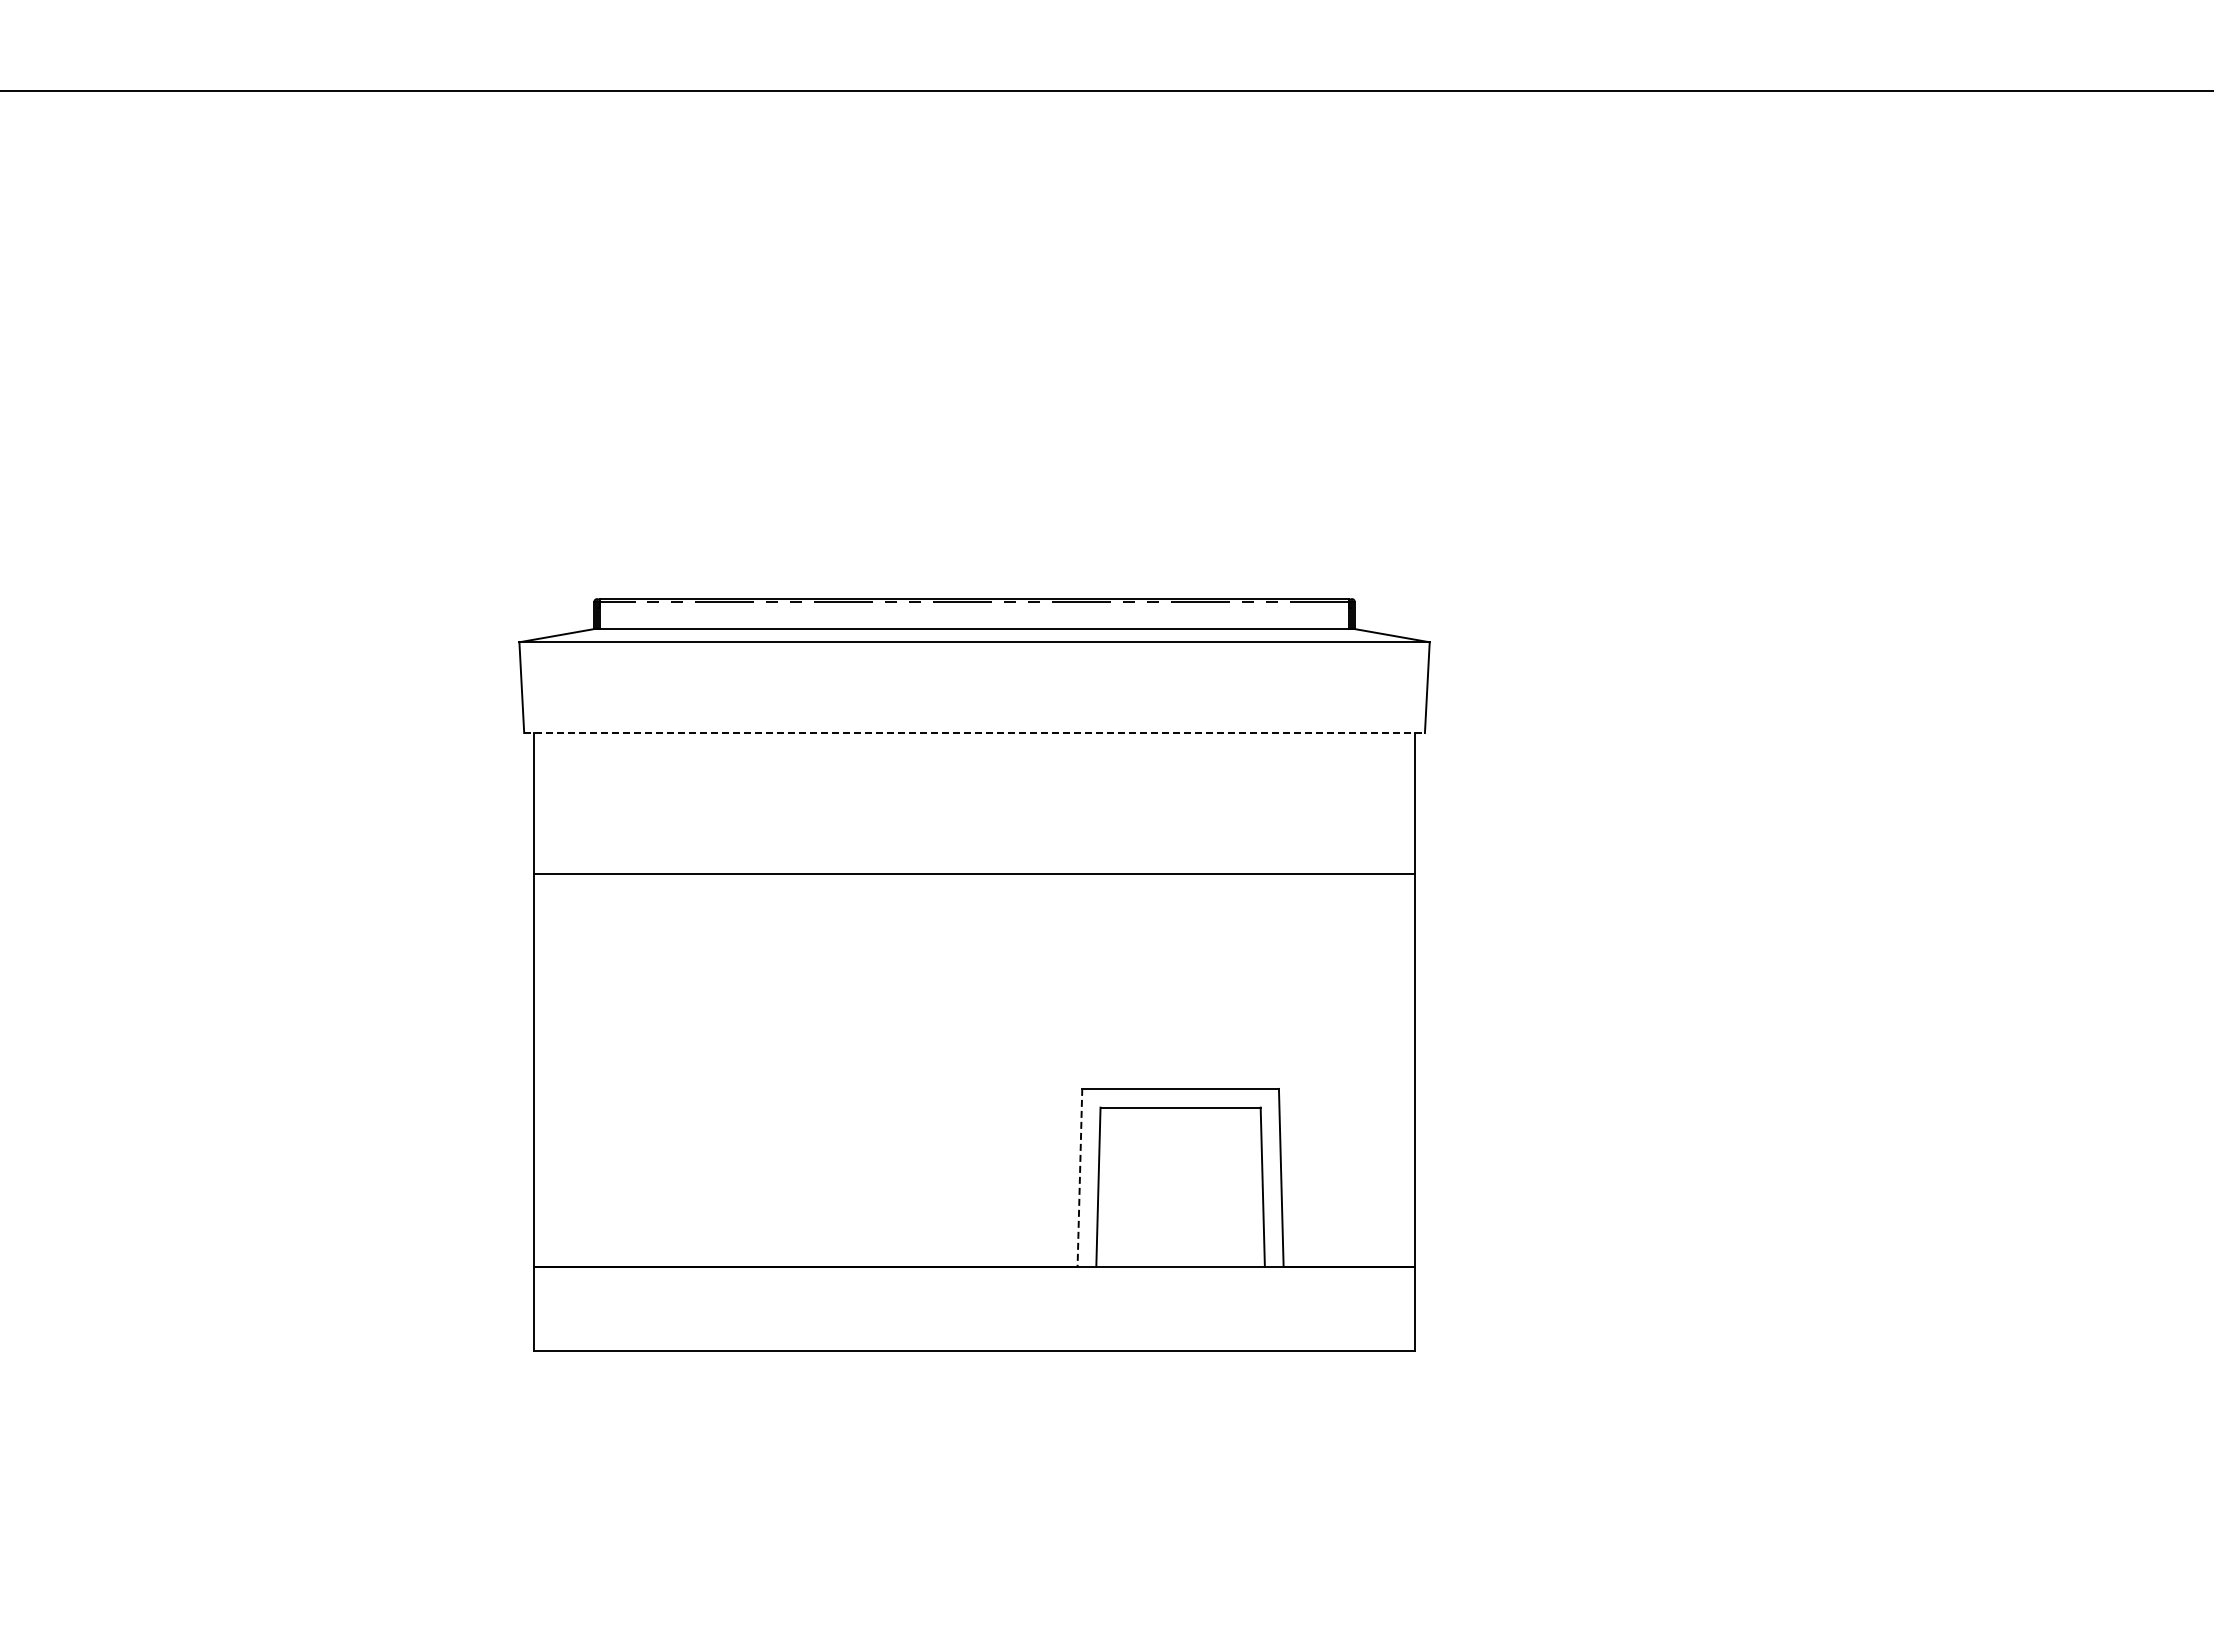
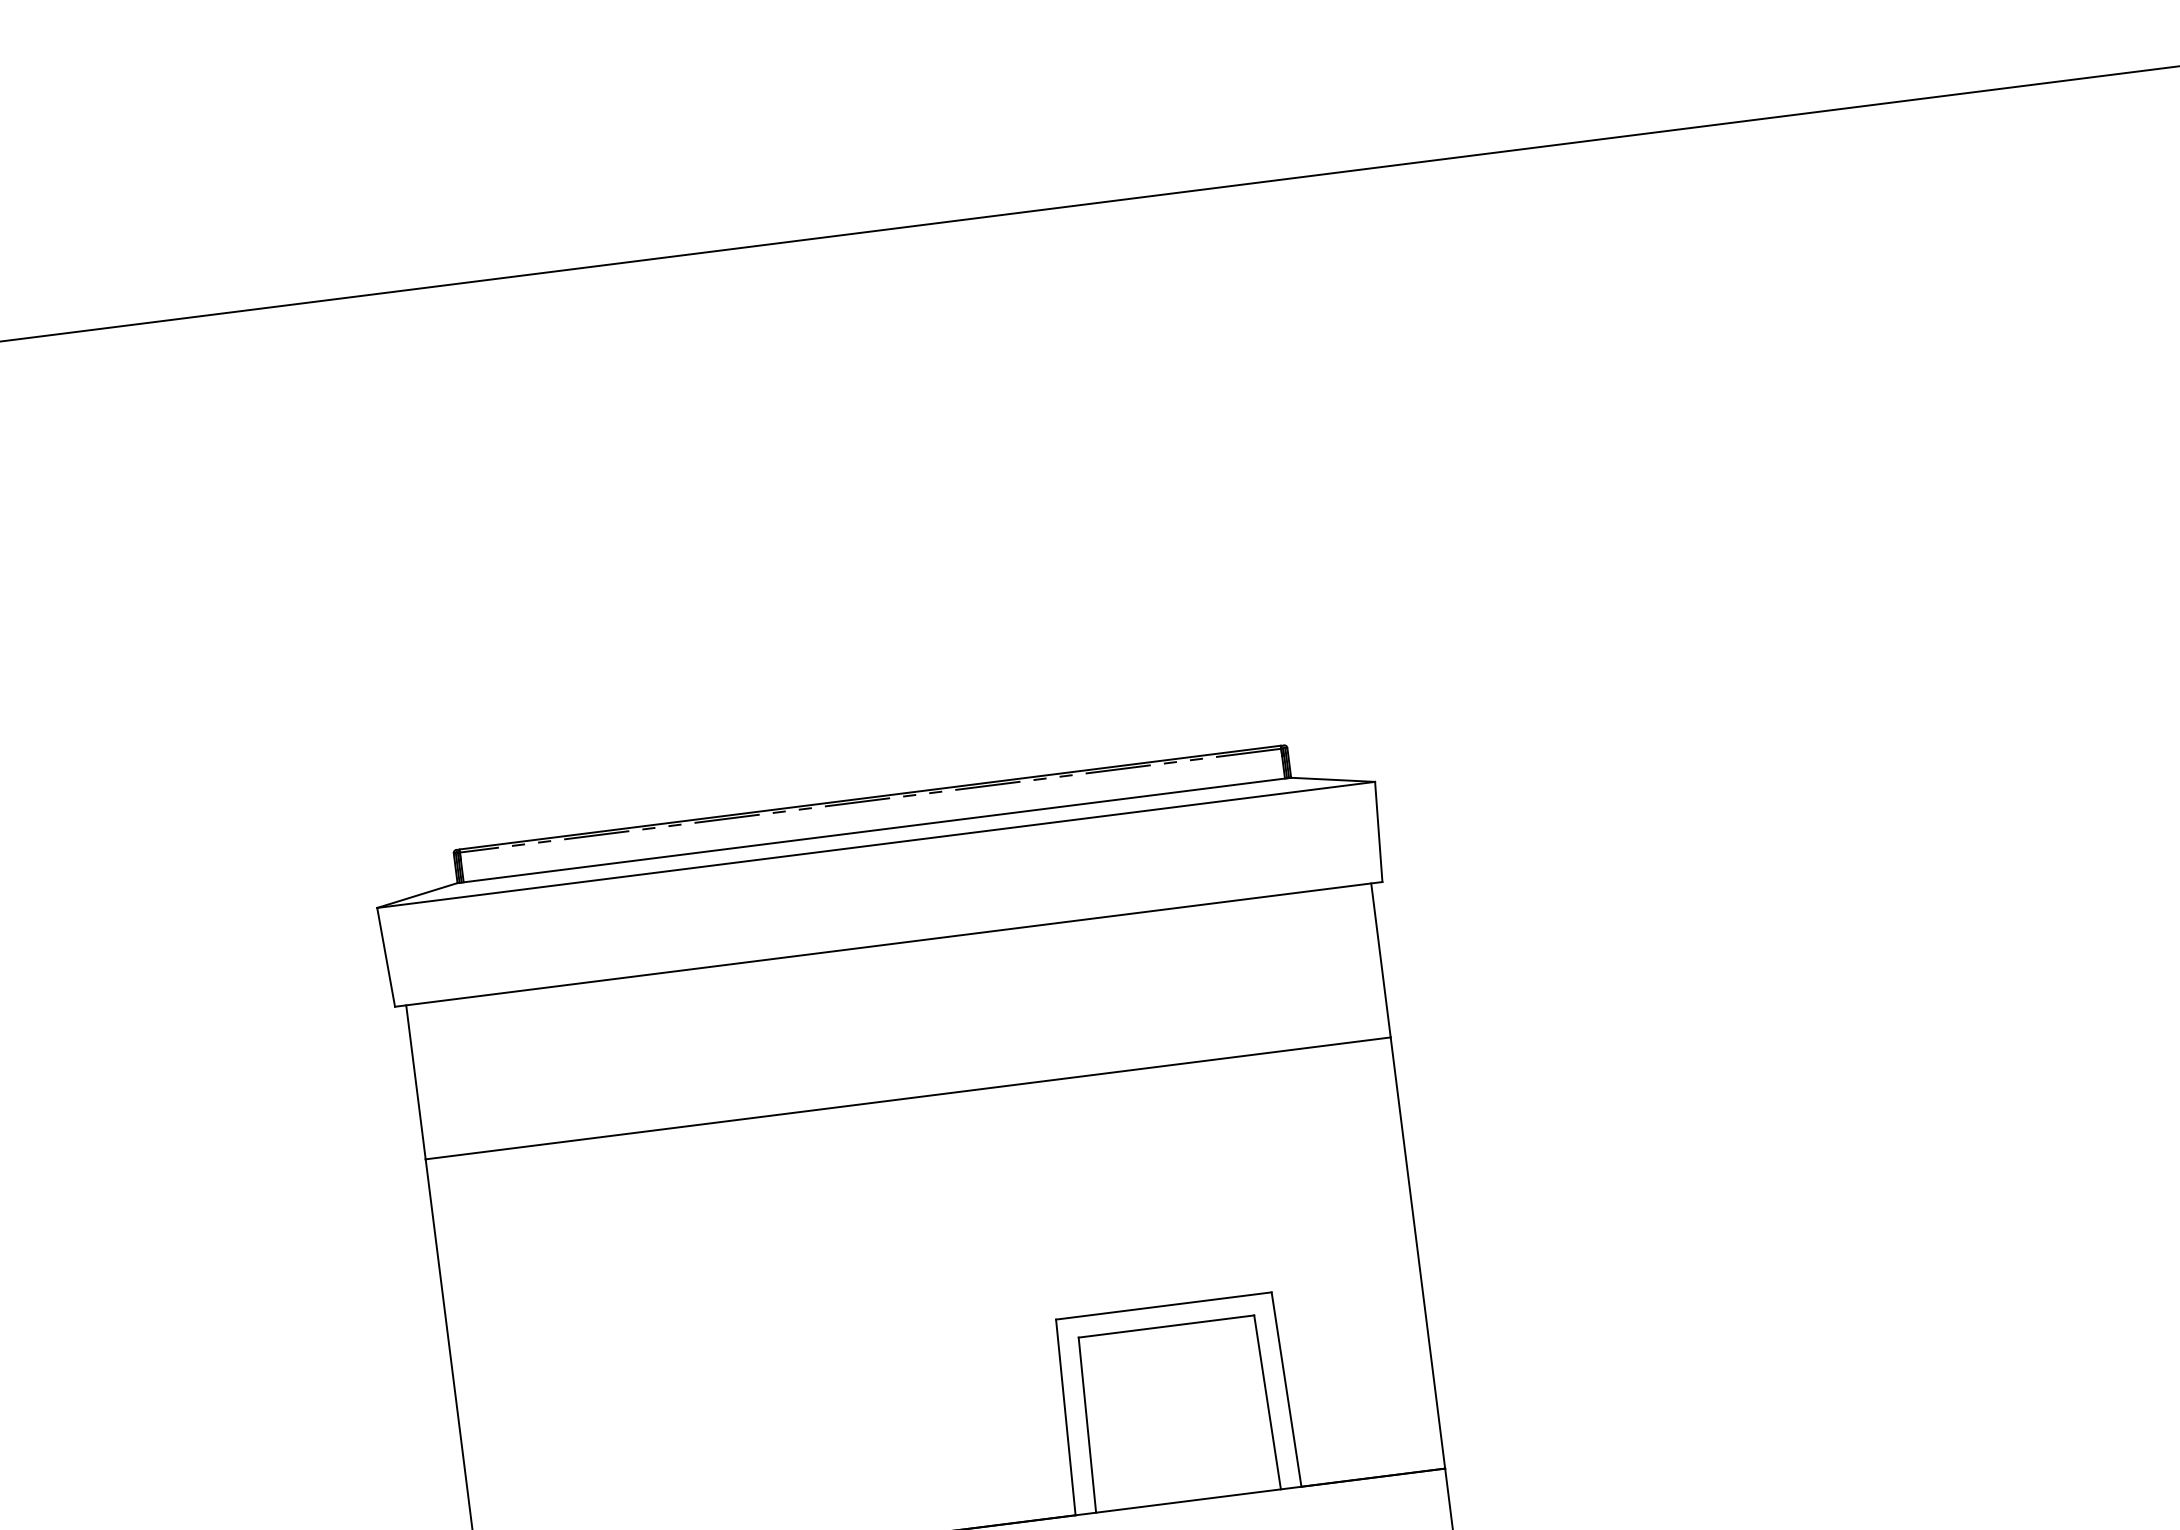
line: (975, 733) -> (889, 944), dashed -> solid
line: (1079, 1178) -> (1065, 1418), dashed -> solid

